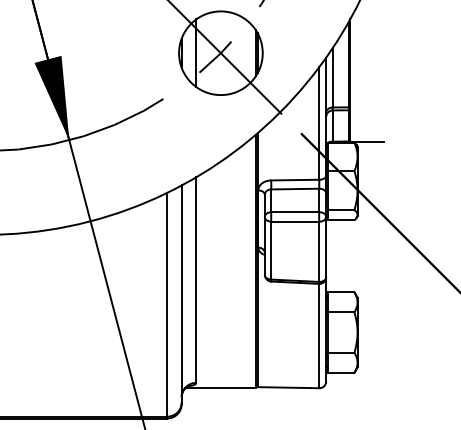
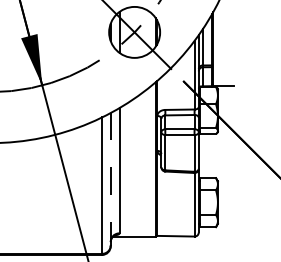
line: (181, 294) -> (110, 179), solid -> dashed

